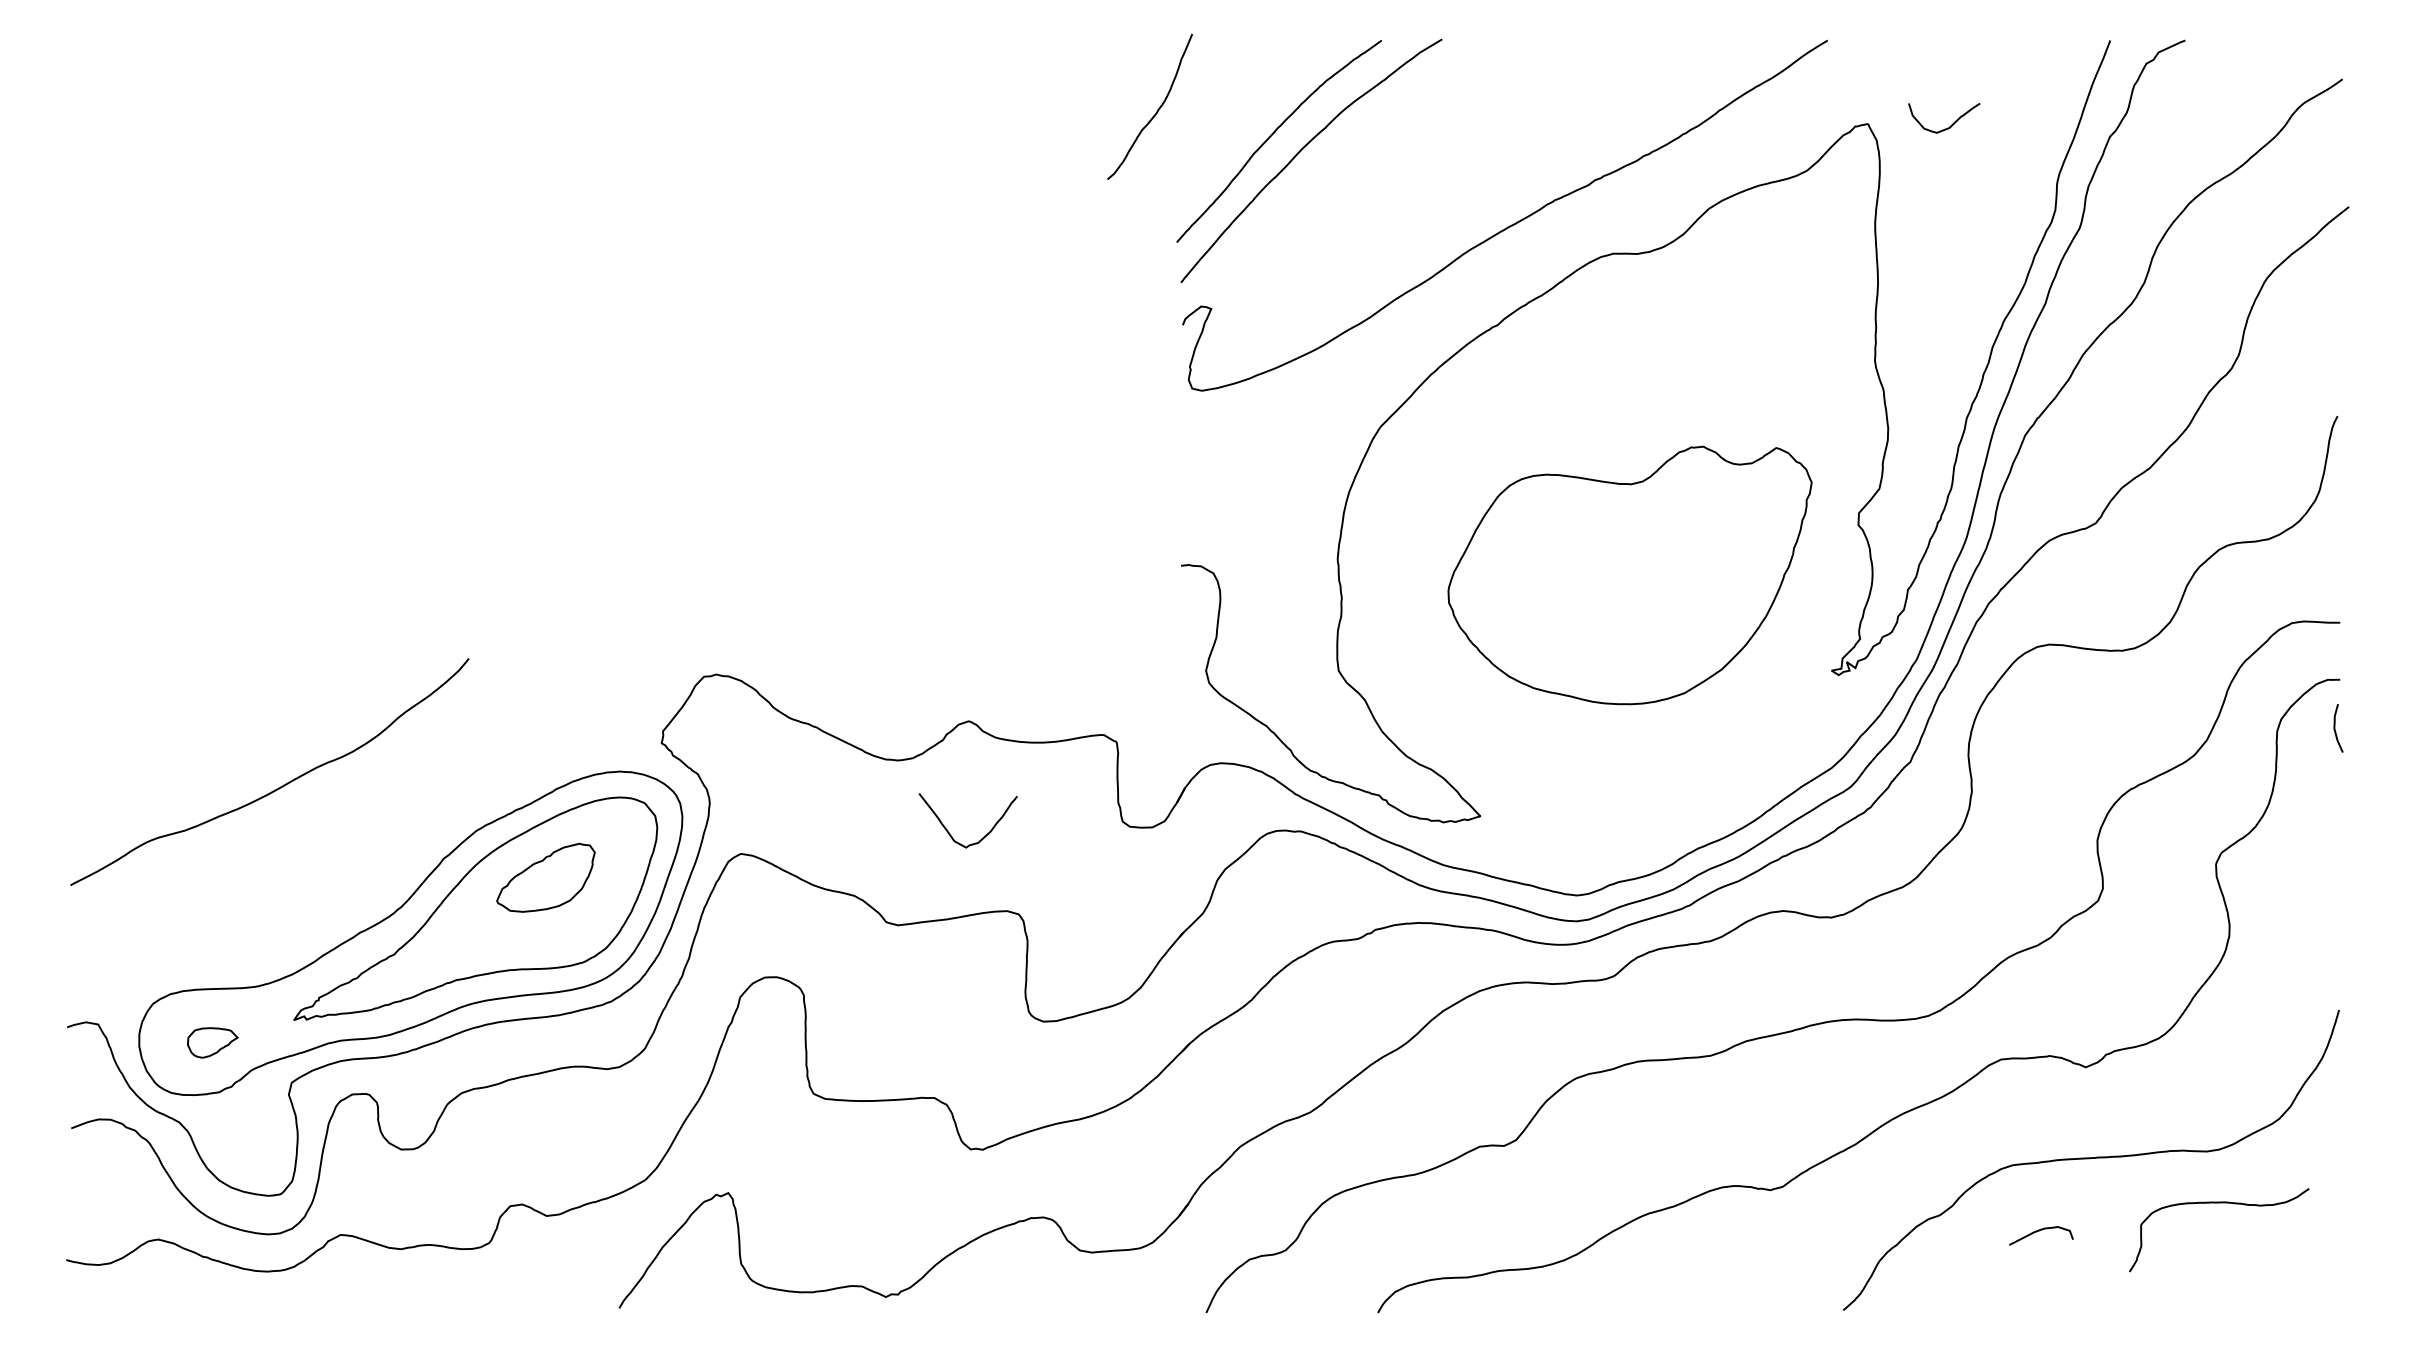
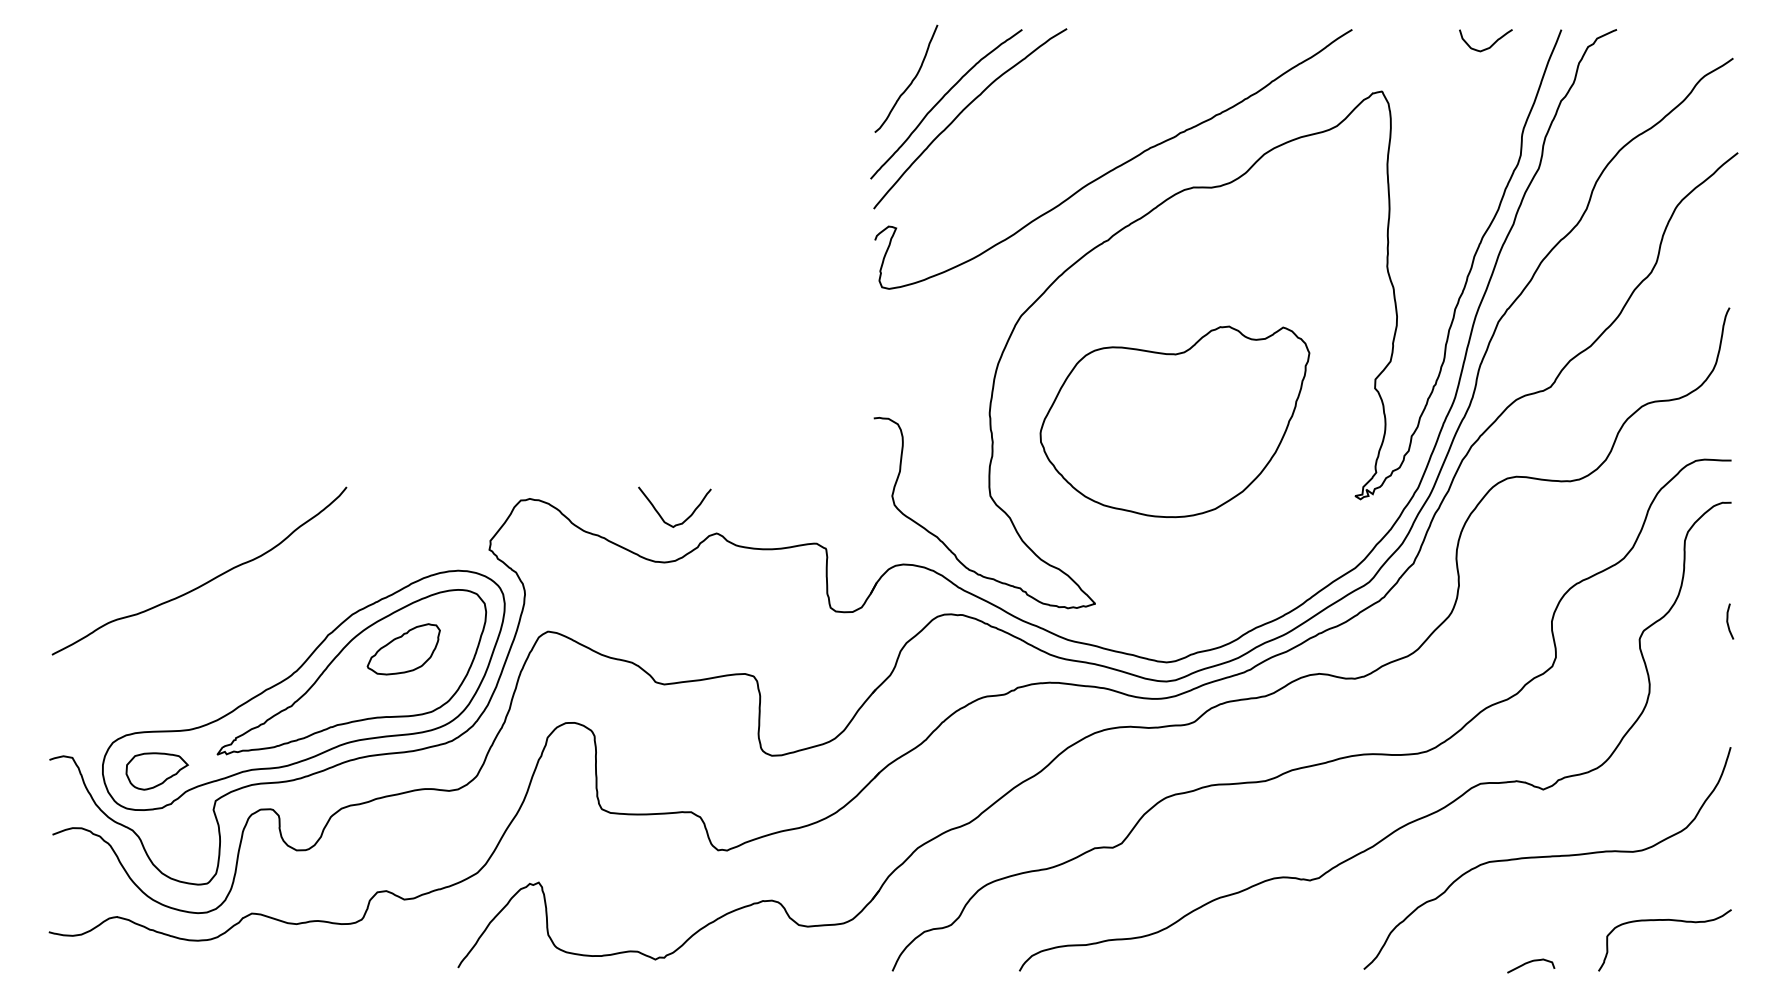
curve: (1157, 109) -> (911, 80), moved
curve: (1951, 124) -> (1491, 45), moved
part: (1629, 575) -> (1174, 421), moved
curve: (2335, 728) -> (1728, 621), moved
curve: (950, 833) -> (661, 516), moved
part: (212, 1042) -> (157, 771), size x1.67
curve: (2219, 1203) -> (1665, 920), moved
curve: (2039, 1231) -> (1529, 962), moved

